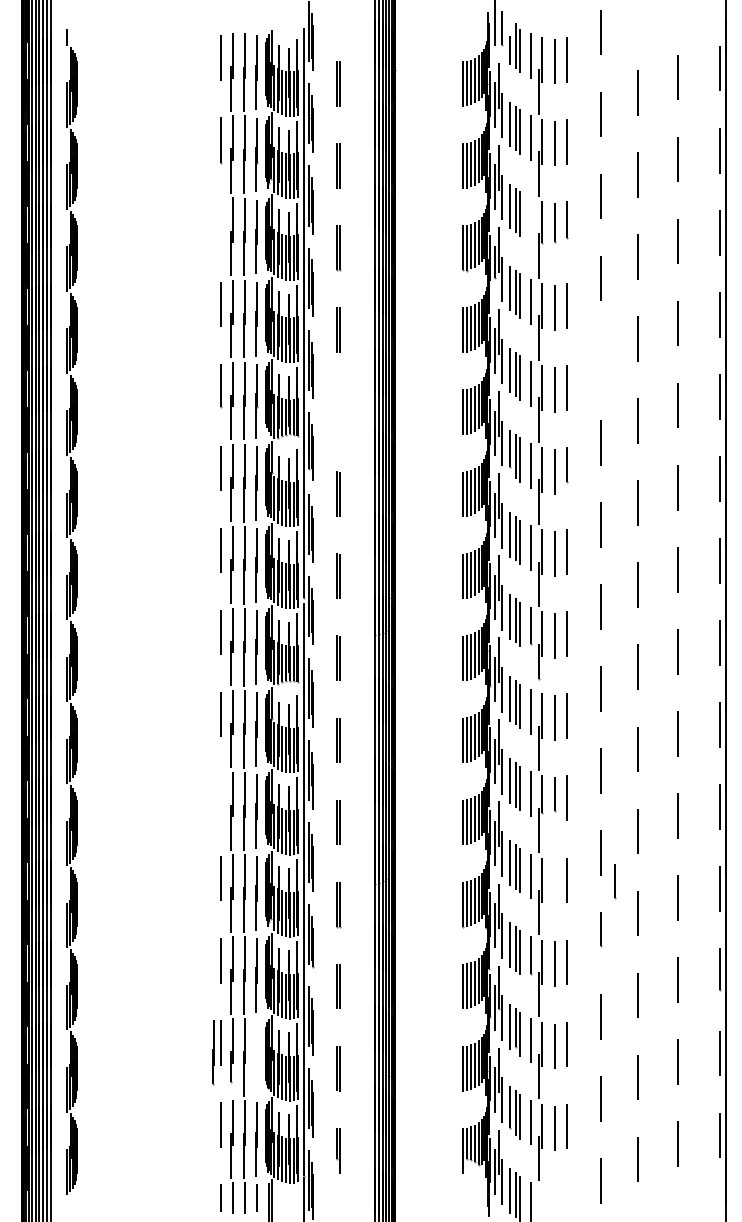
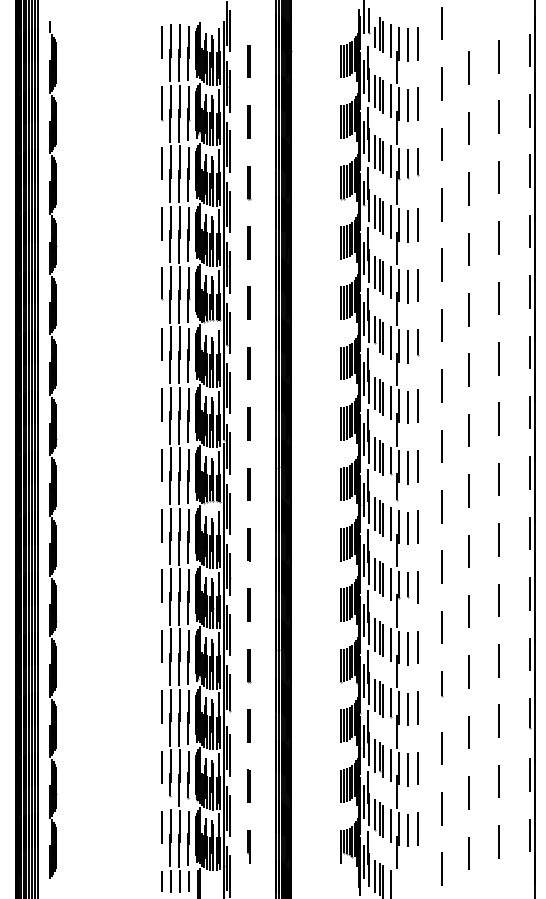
line: (530, 219) -> (390, 161), added
line: (220, 222) -> (162, 163), added
line: (600, 360) -> (441, 265), added
line: (337, 411) -> (248, 302), added
line: (220, 796) -> (162, 586), added
line: (615, 881) -> (452, 648), removed
line: (554, 882) -> (408, 649), added
line: (213, 1052) -> (188, 774), moved

